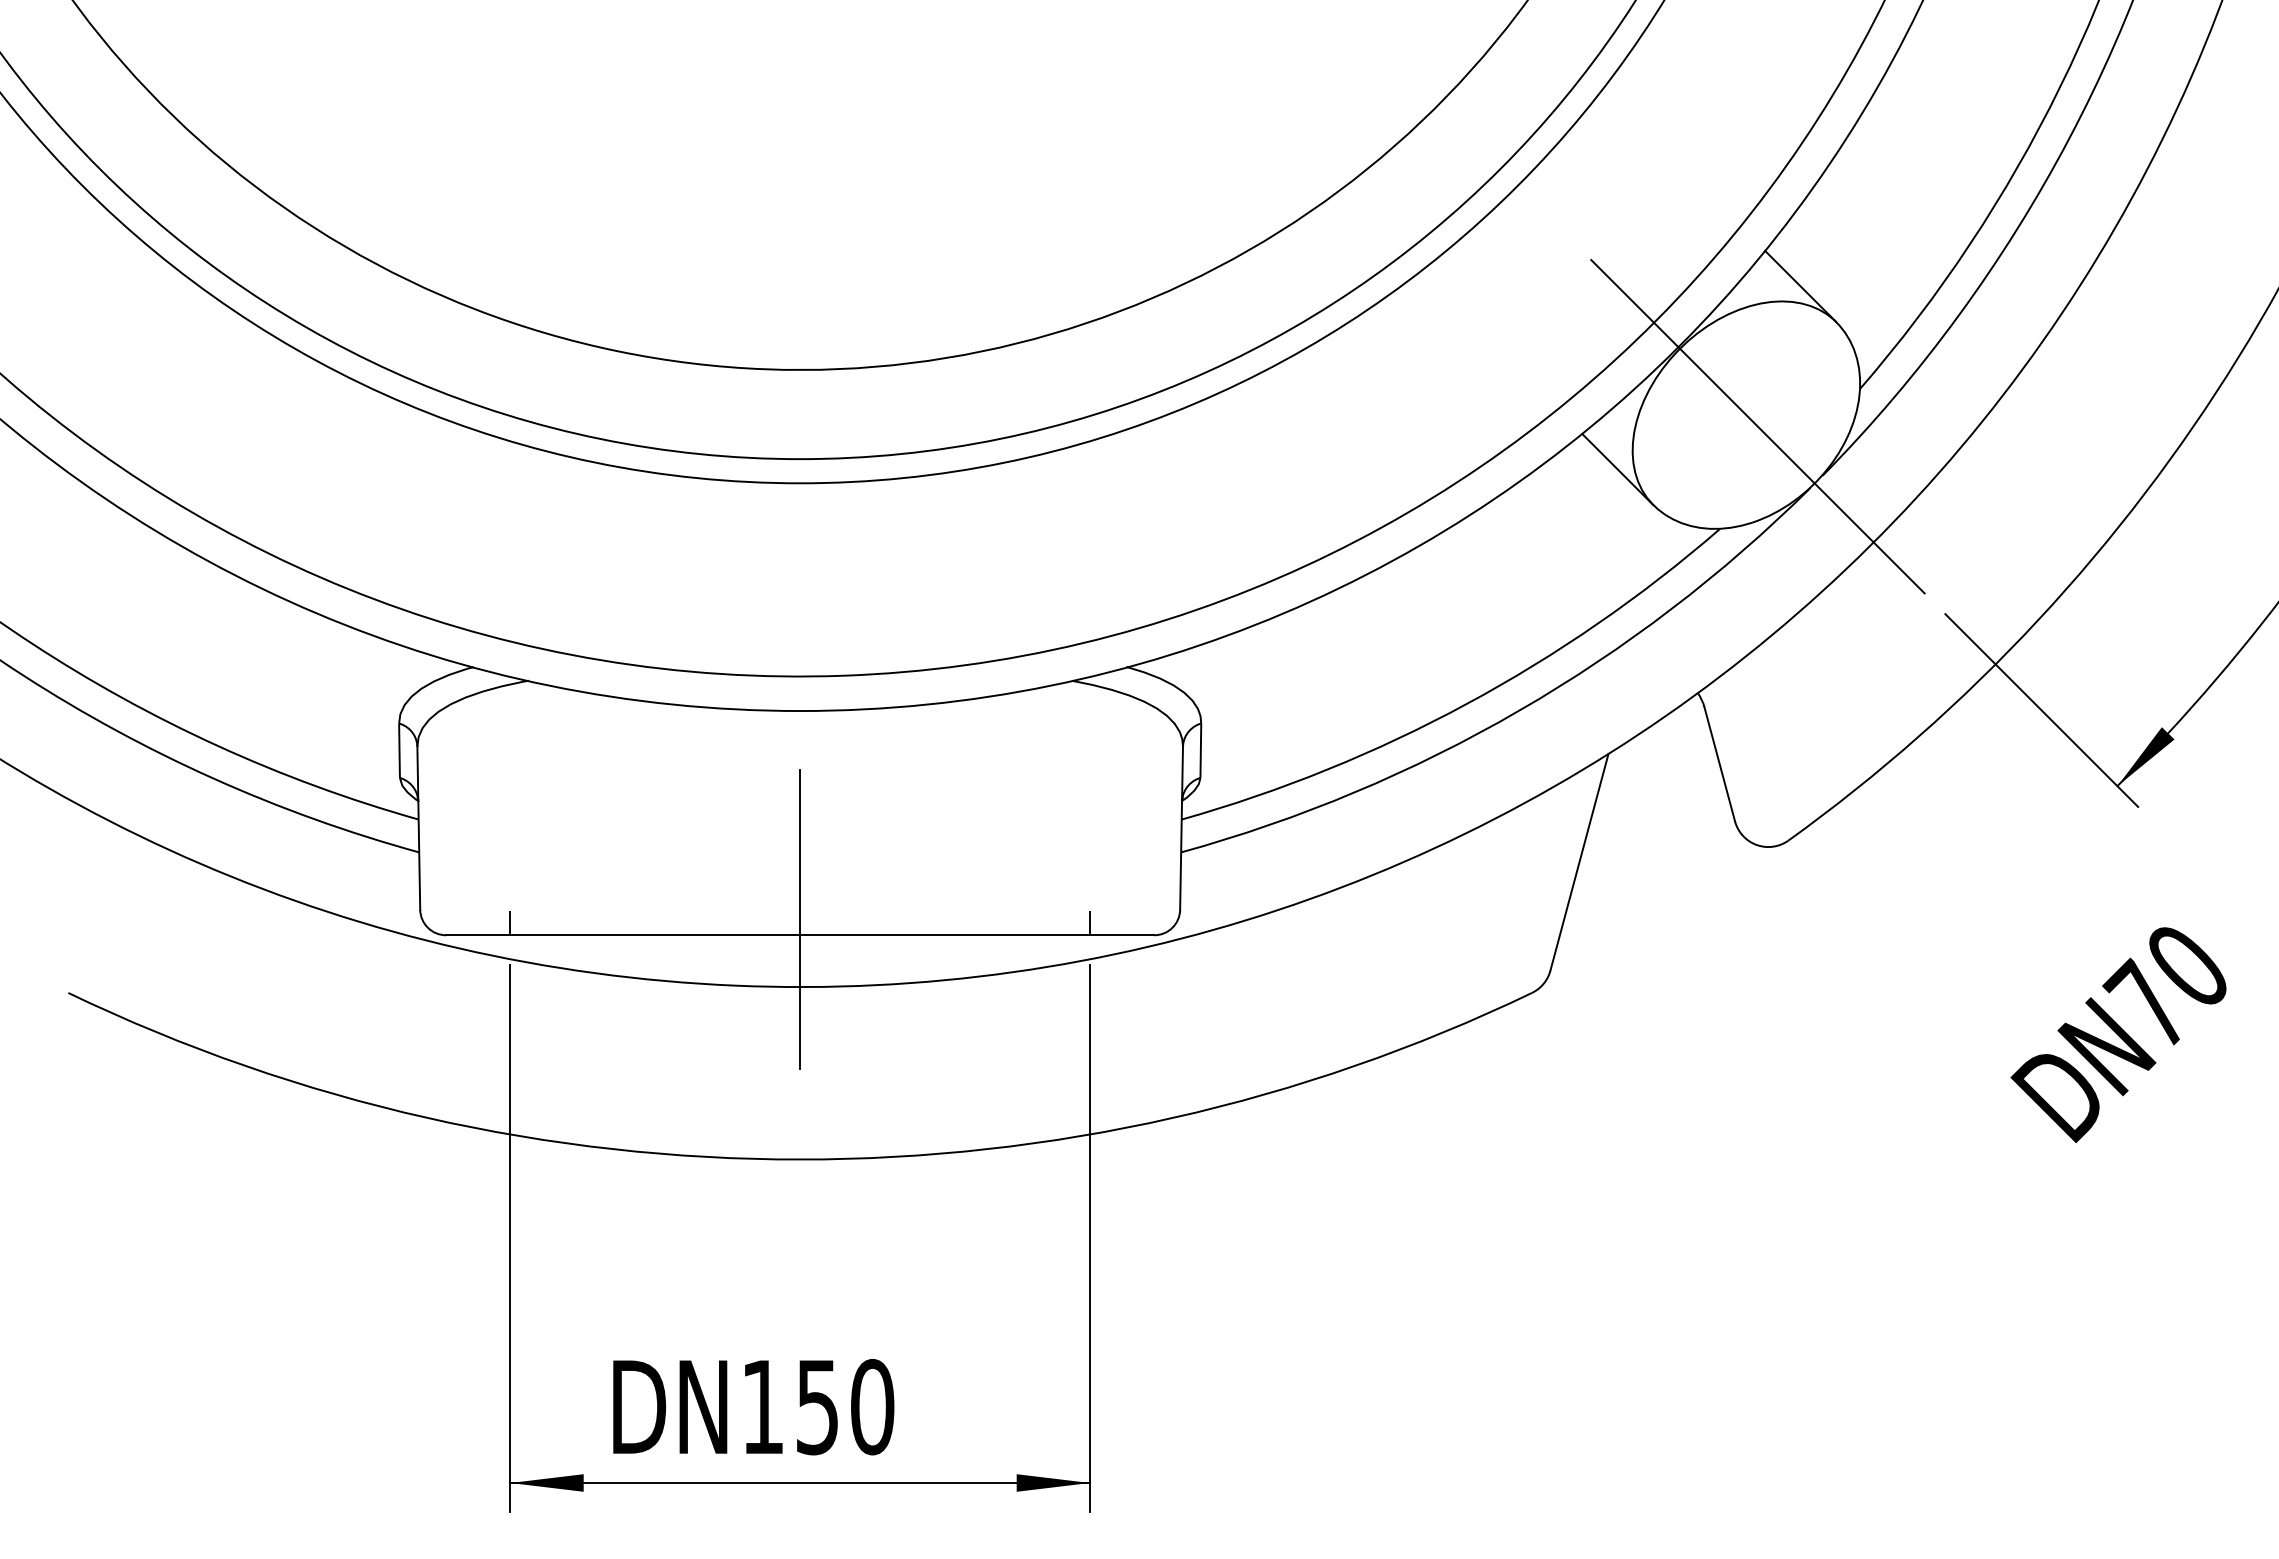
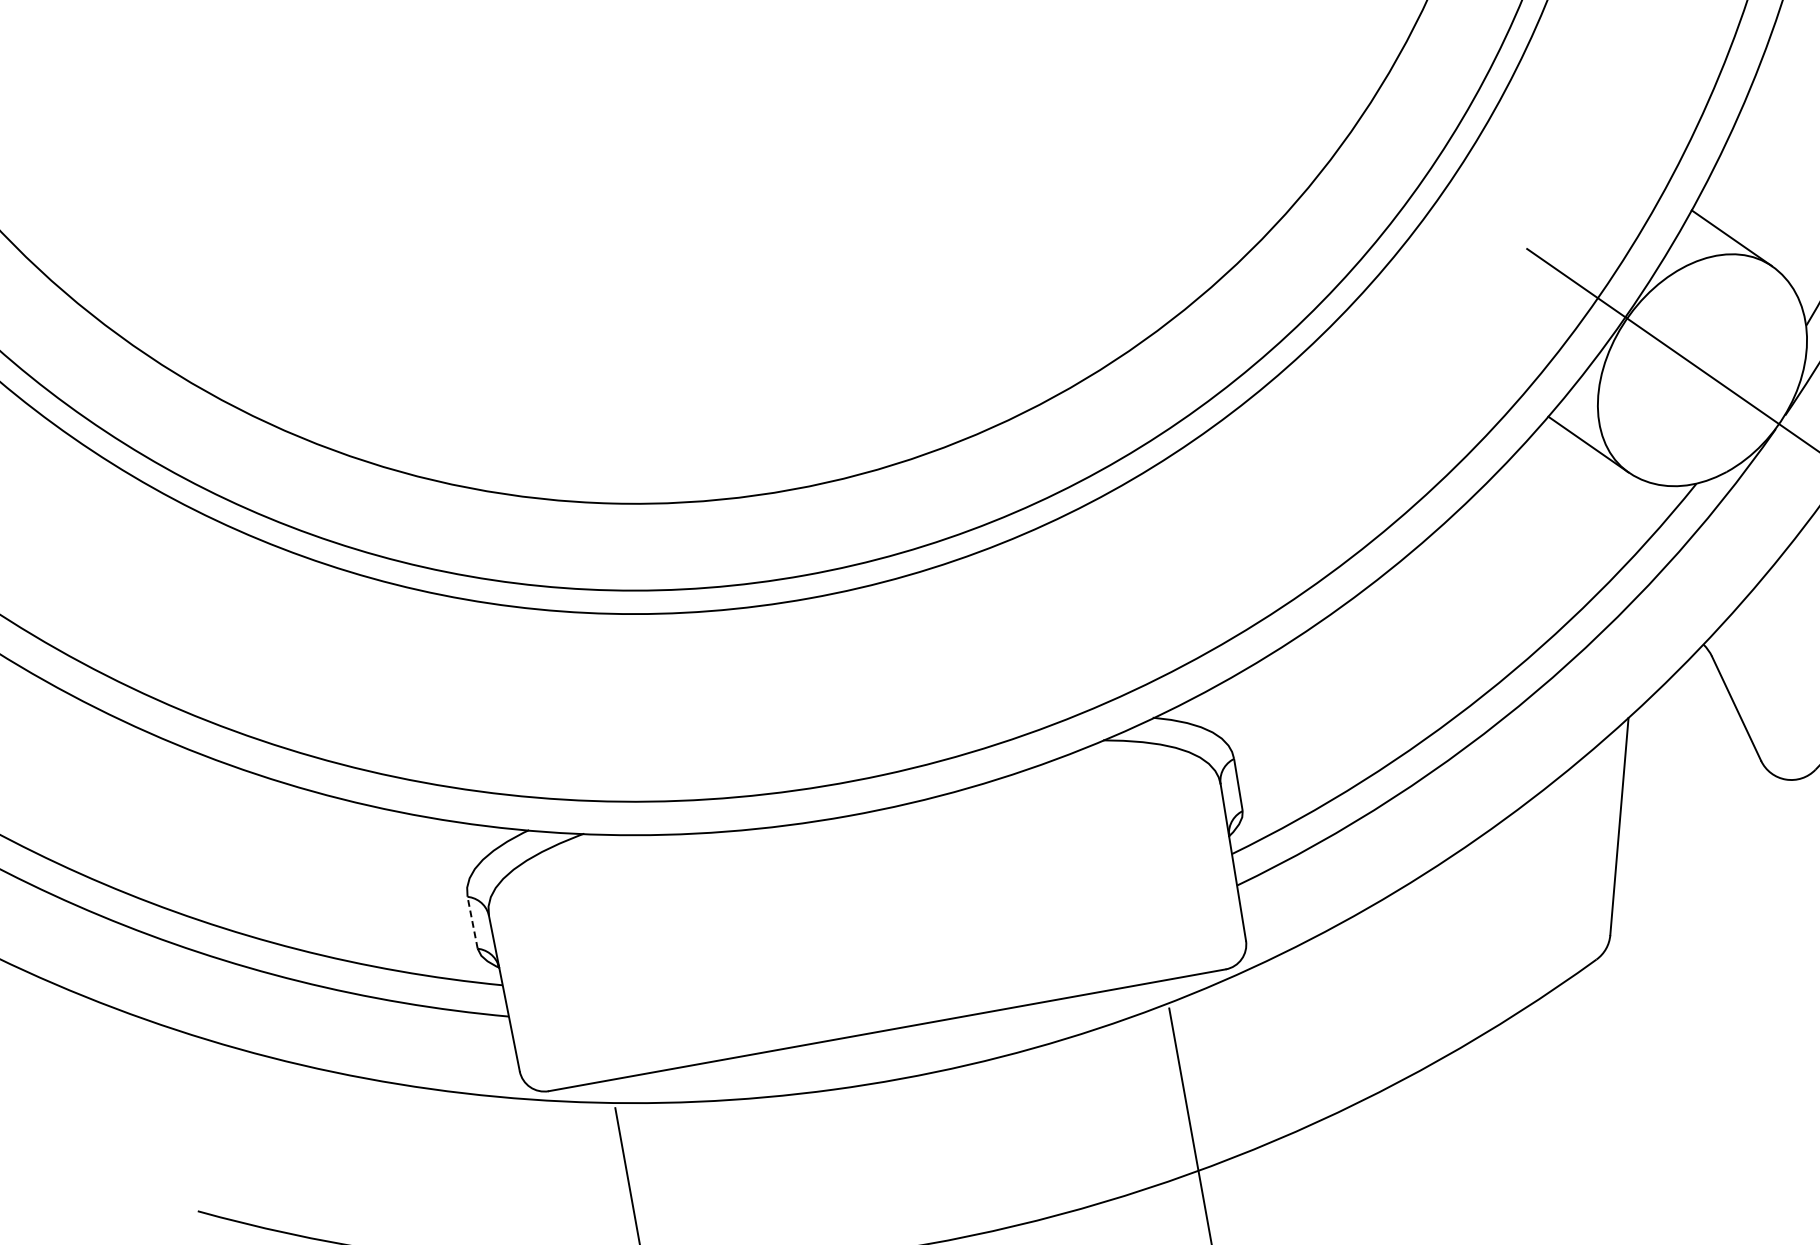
line: (399, 750) -> (472, 922), solid -> dashed
line: (800, 918) -> (884, 1014), removed
line: (510, 923) -> (608, 1068), removed
line: (1090, 923) -> (1162, 969), removed

